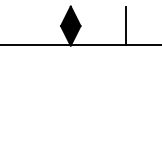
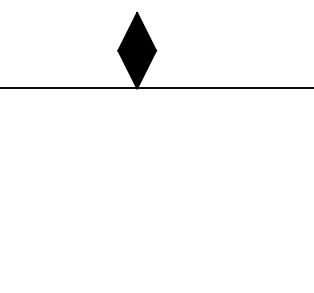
line: (126, 25) -> (245, 49), removed

